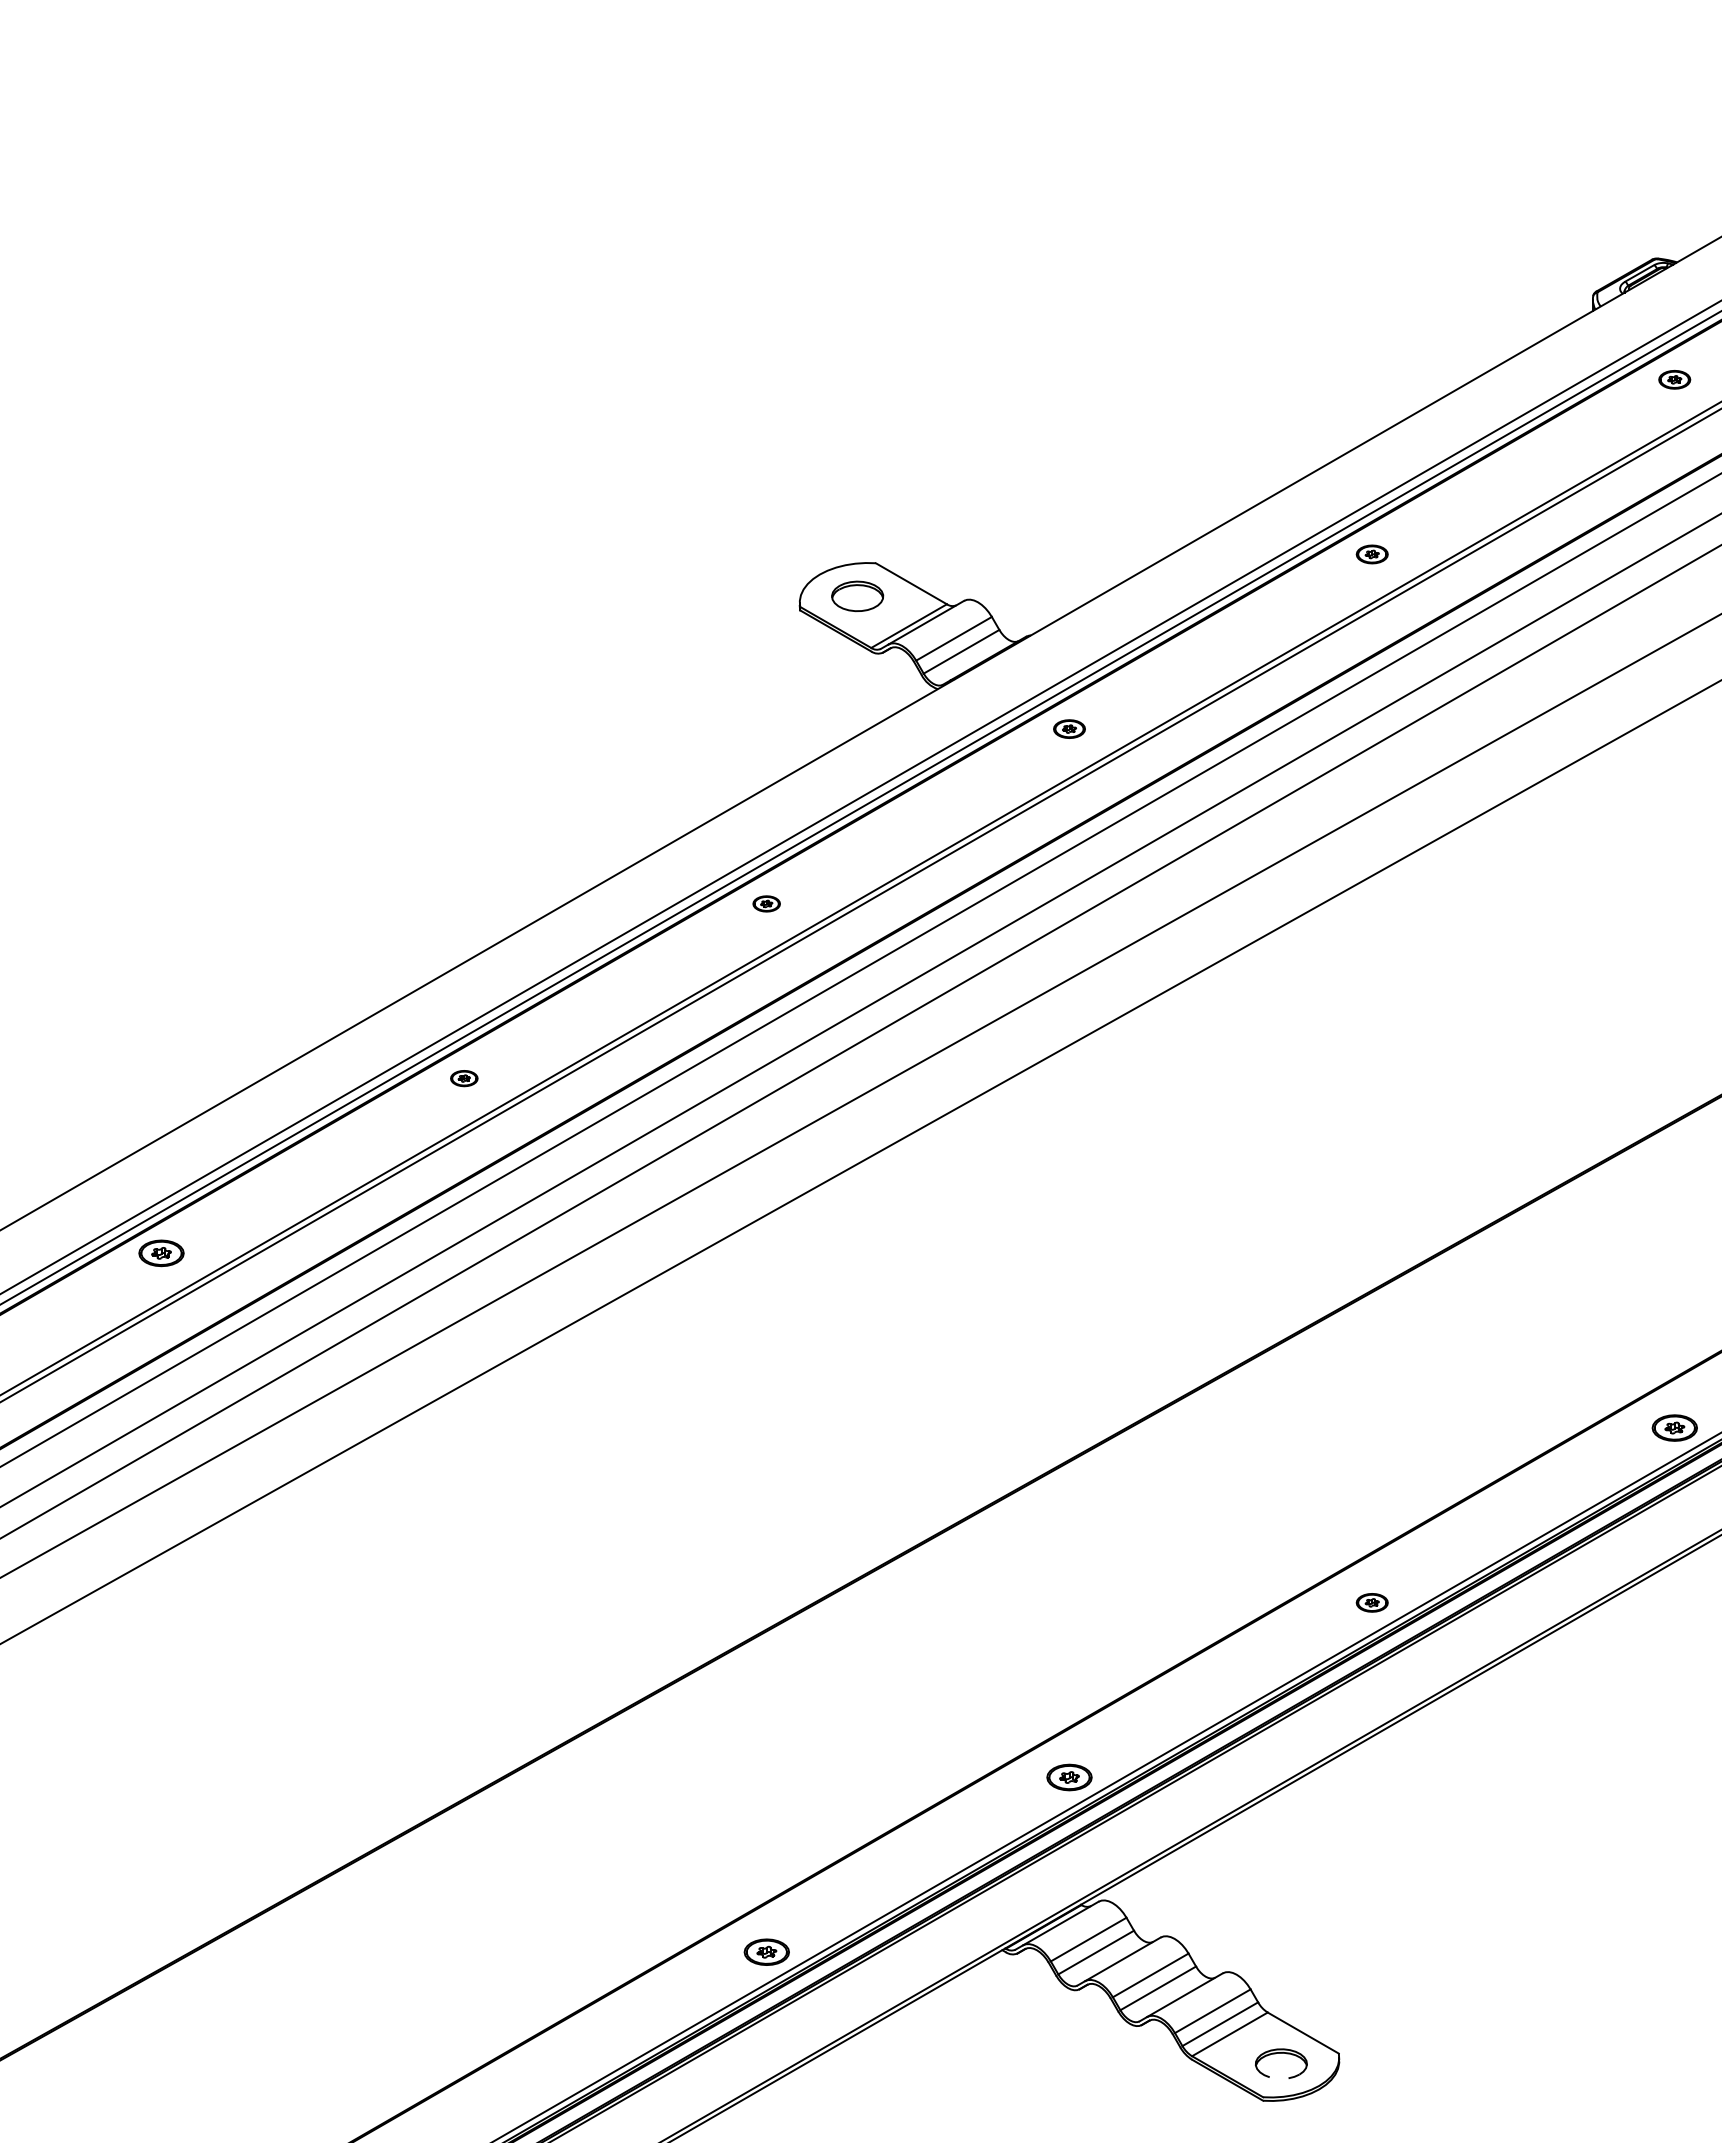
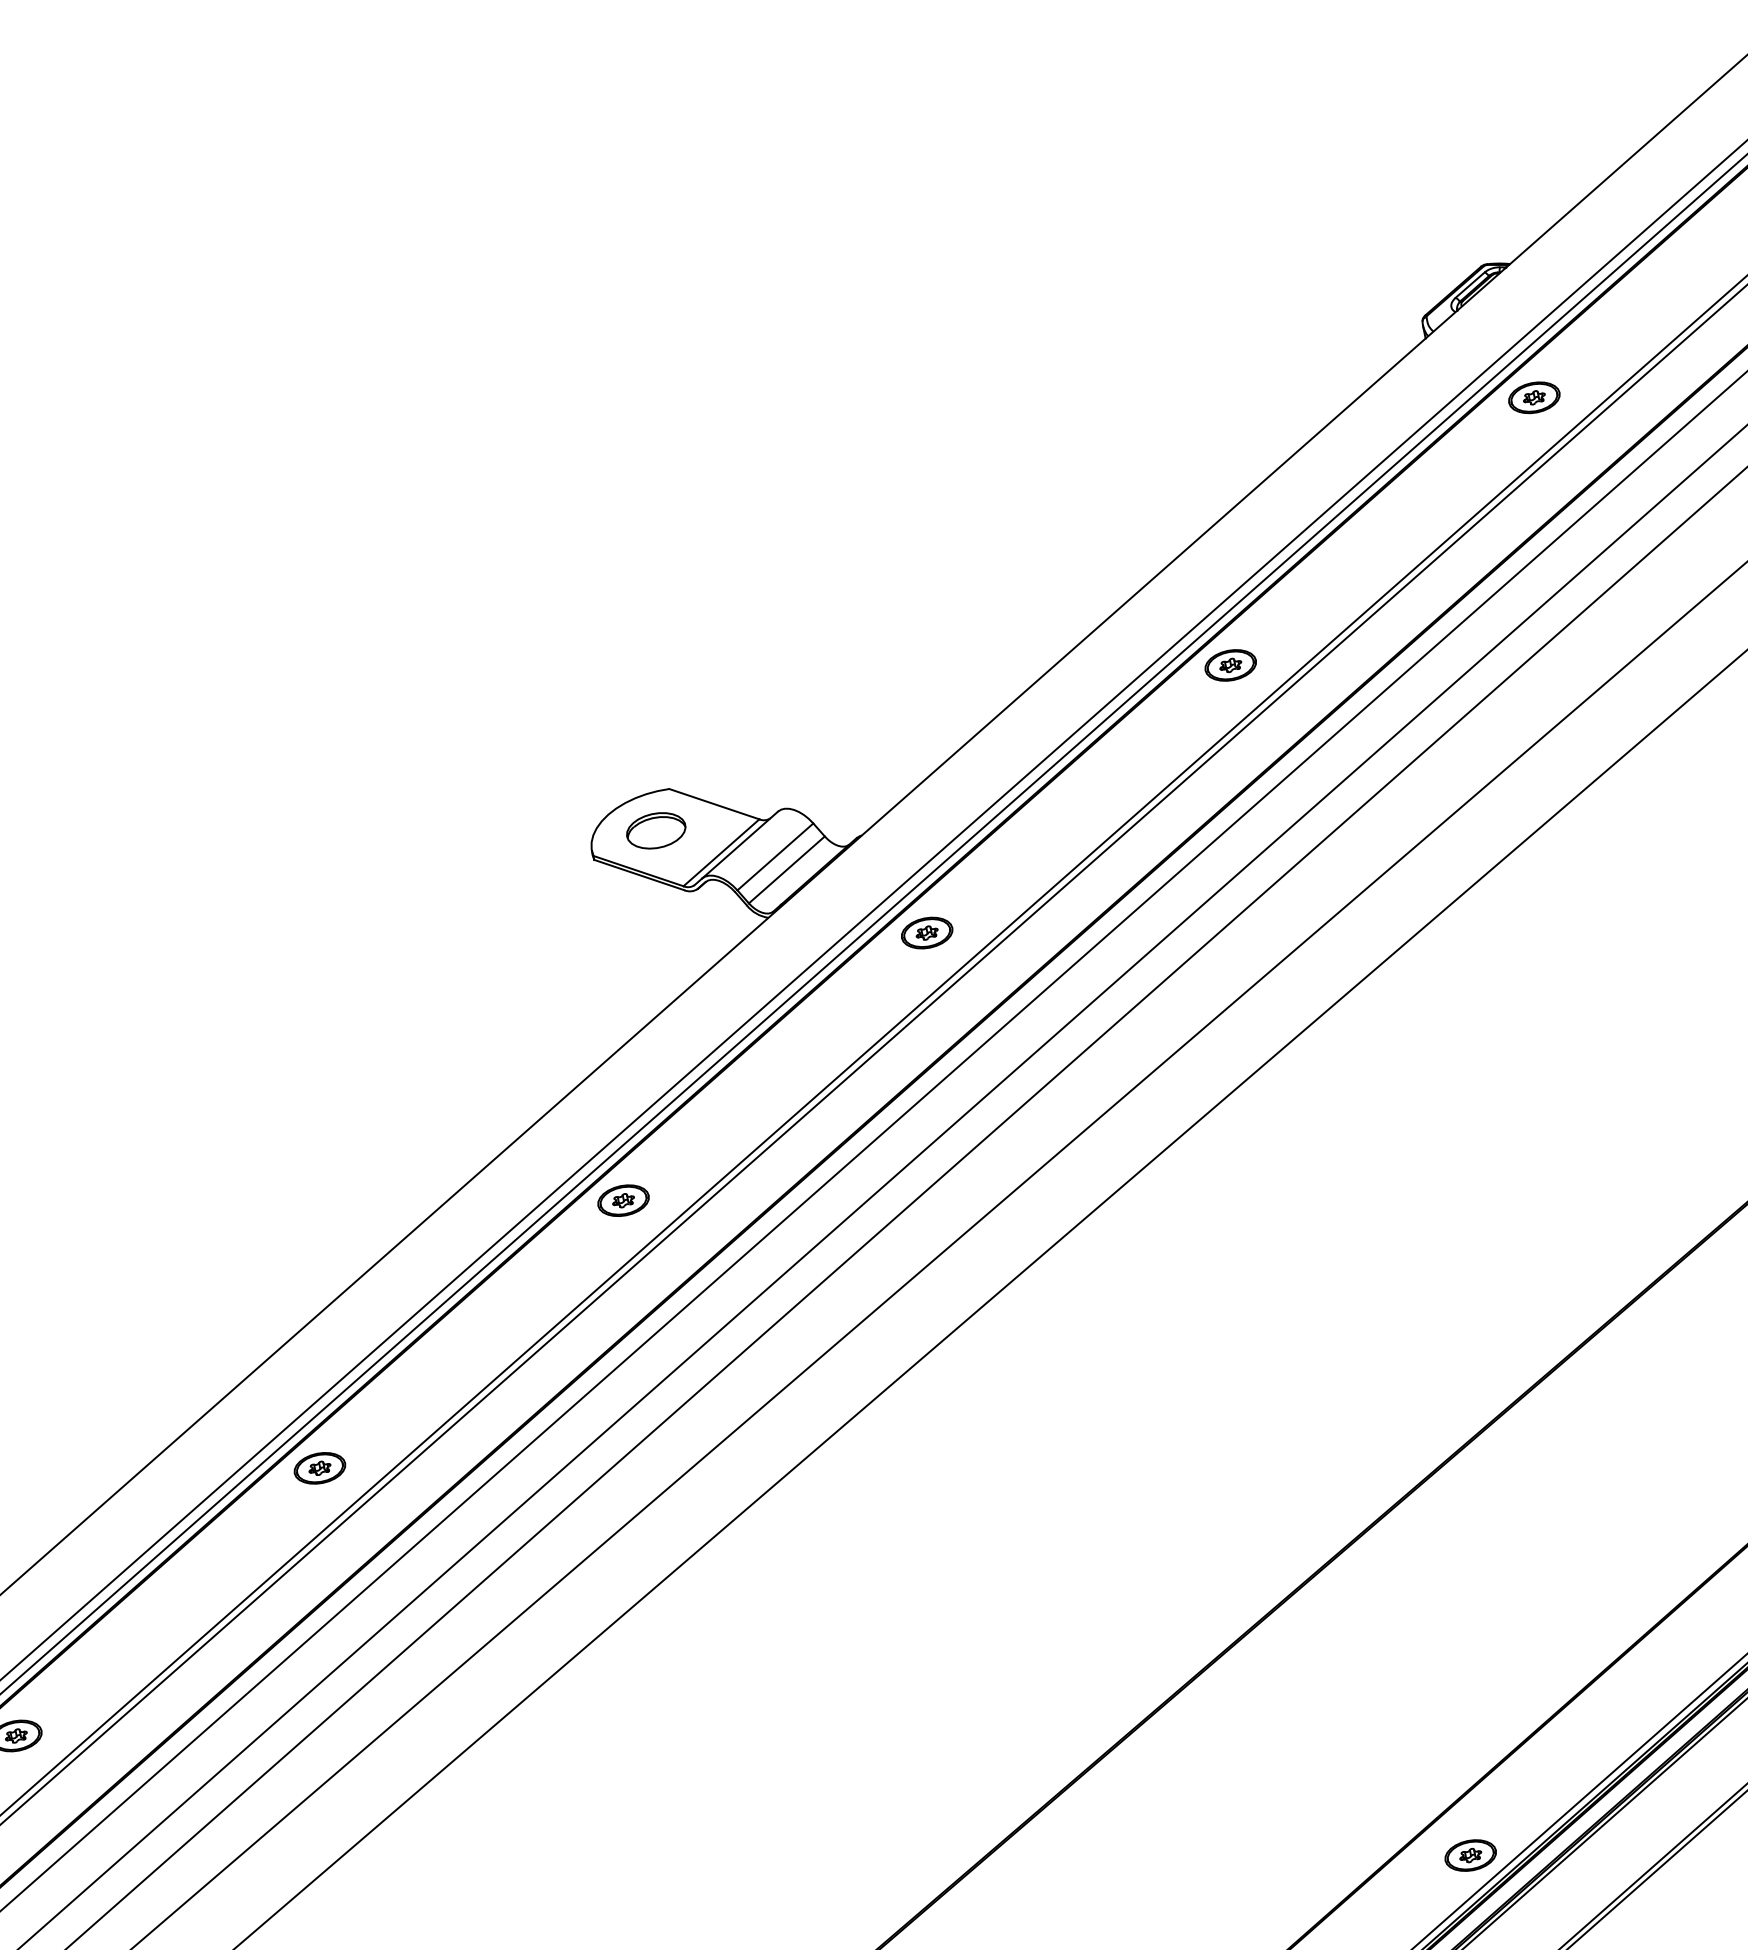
part: (1674, 379) -> (1533, 397), size x1.43
part: (1372, 554) -> (1231, 665), size x1.43
part: (1069, 728) -> (926, 932), size x1.43
part: (766, 903) -> (623, 1200), size x1.67
part: (464, 1078) -> (320, 1468), size x1.67
part: (1372, 1602) -> (1471, 1855), size x1.43

